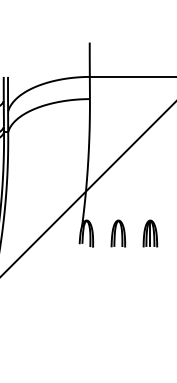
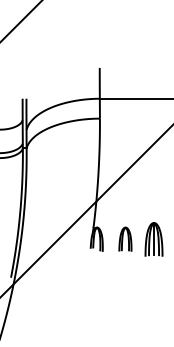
part: (150, 232) -> (154, 238), size x1.4

